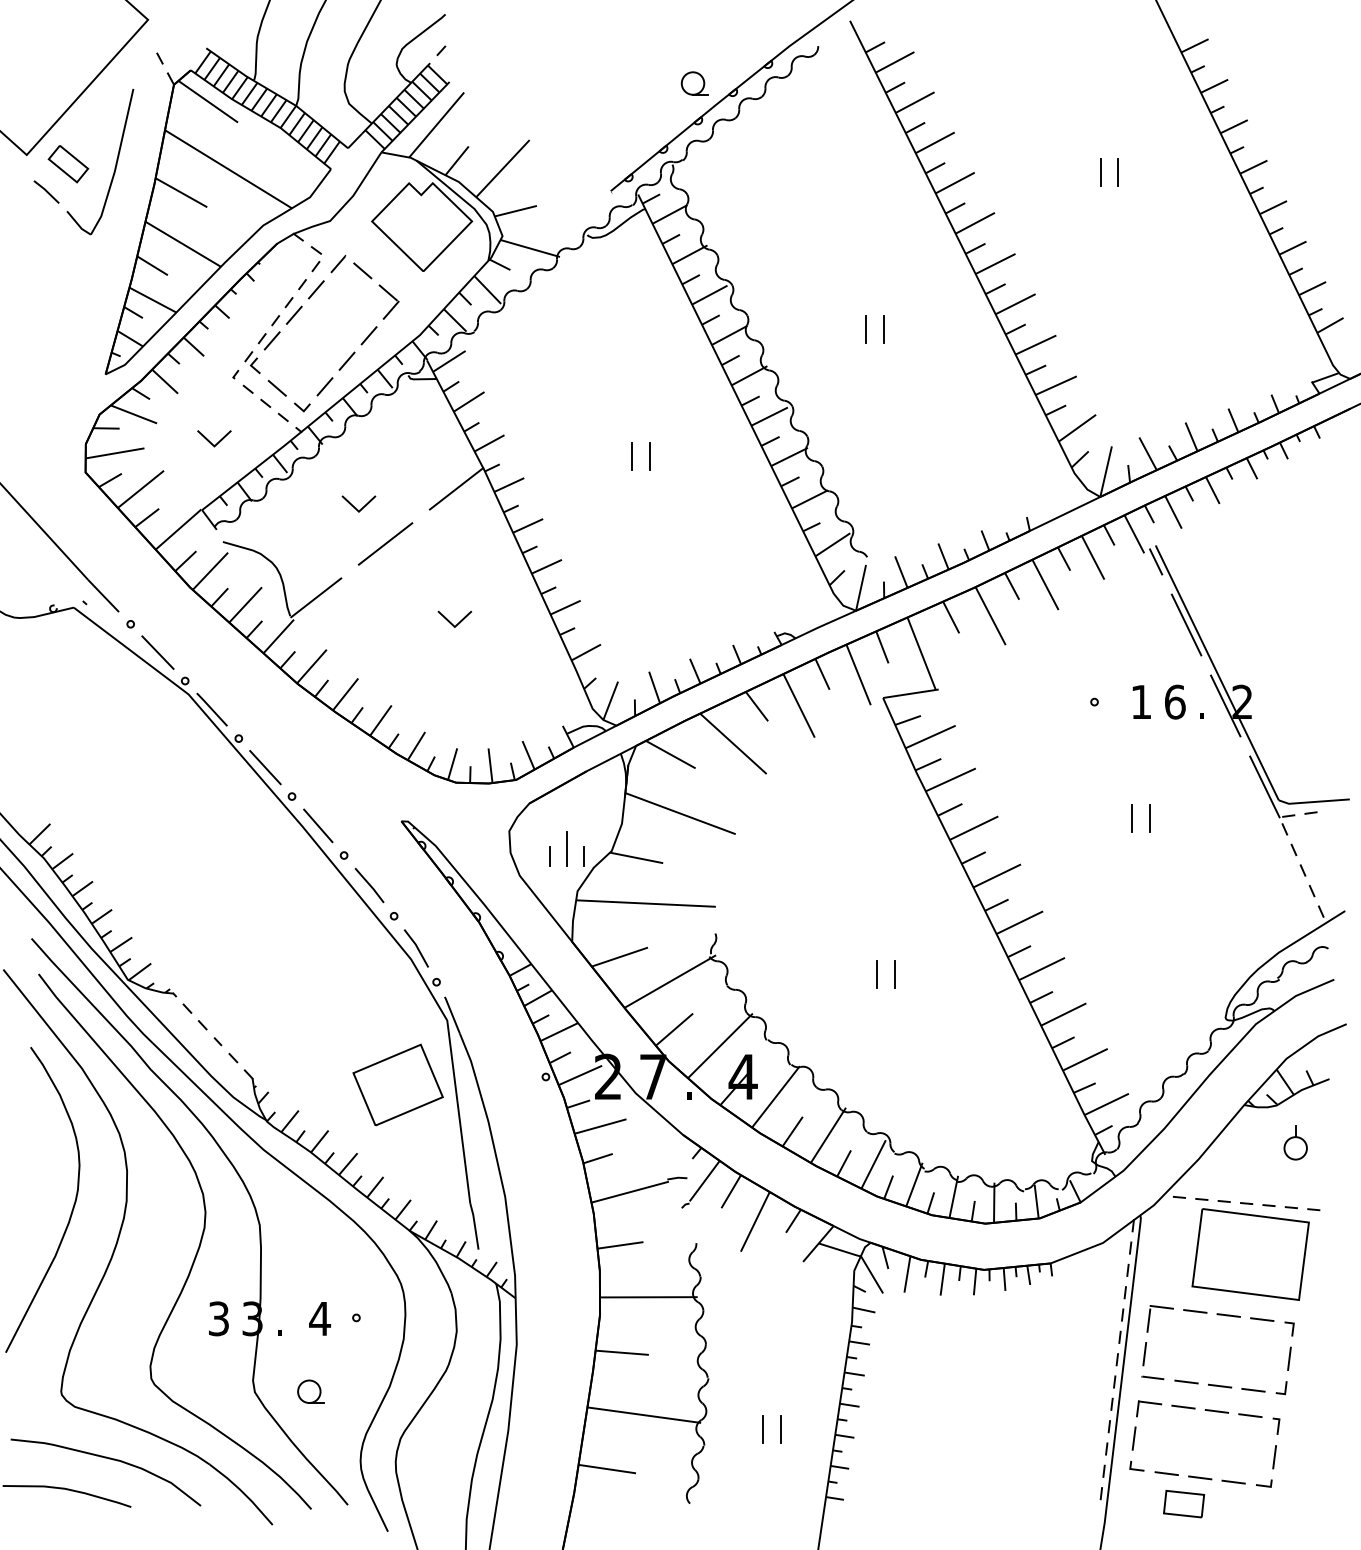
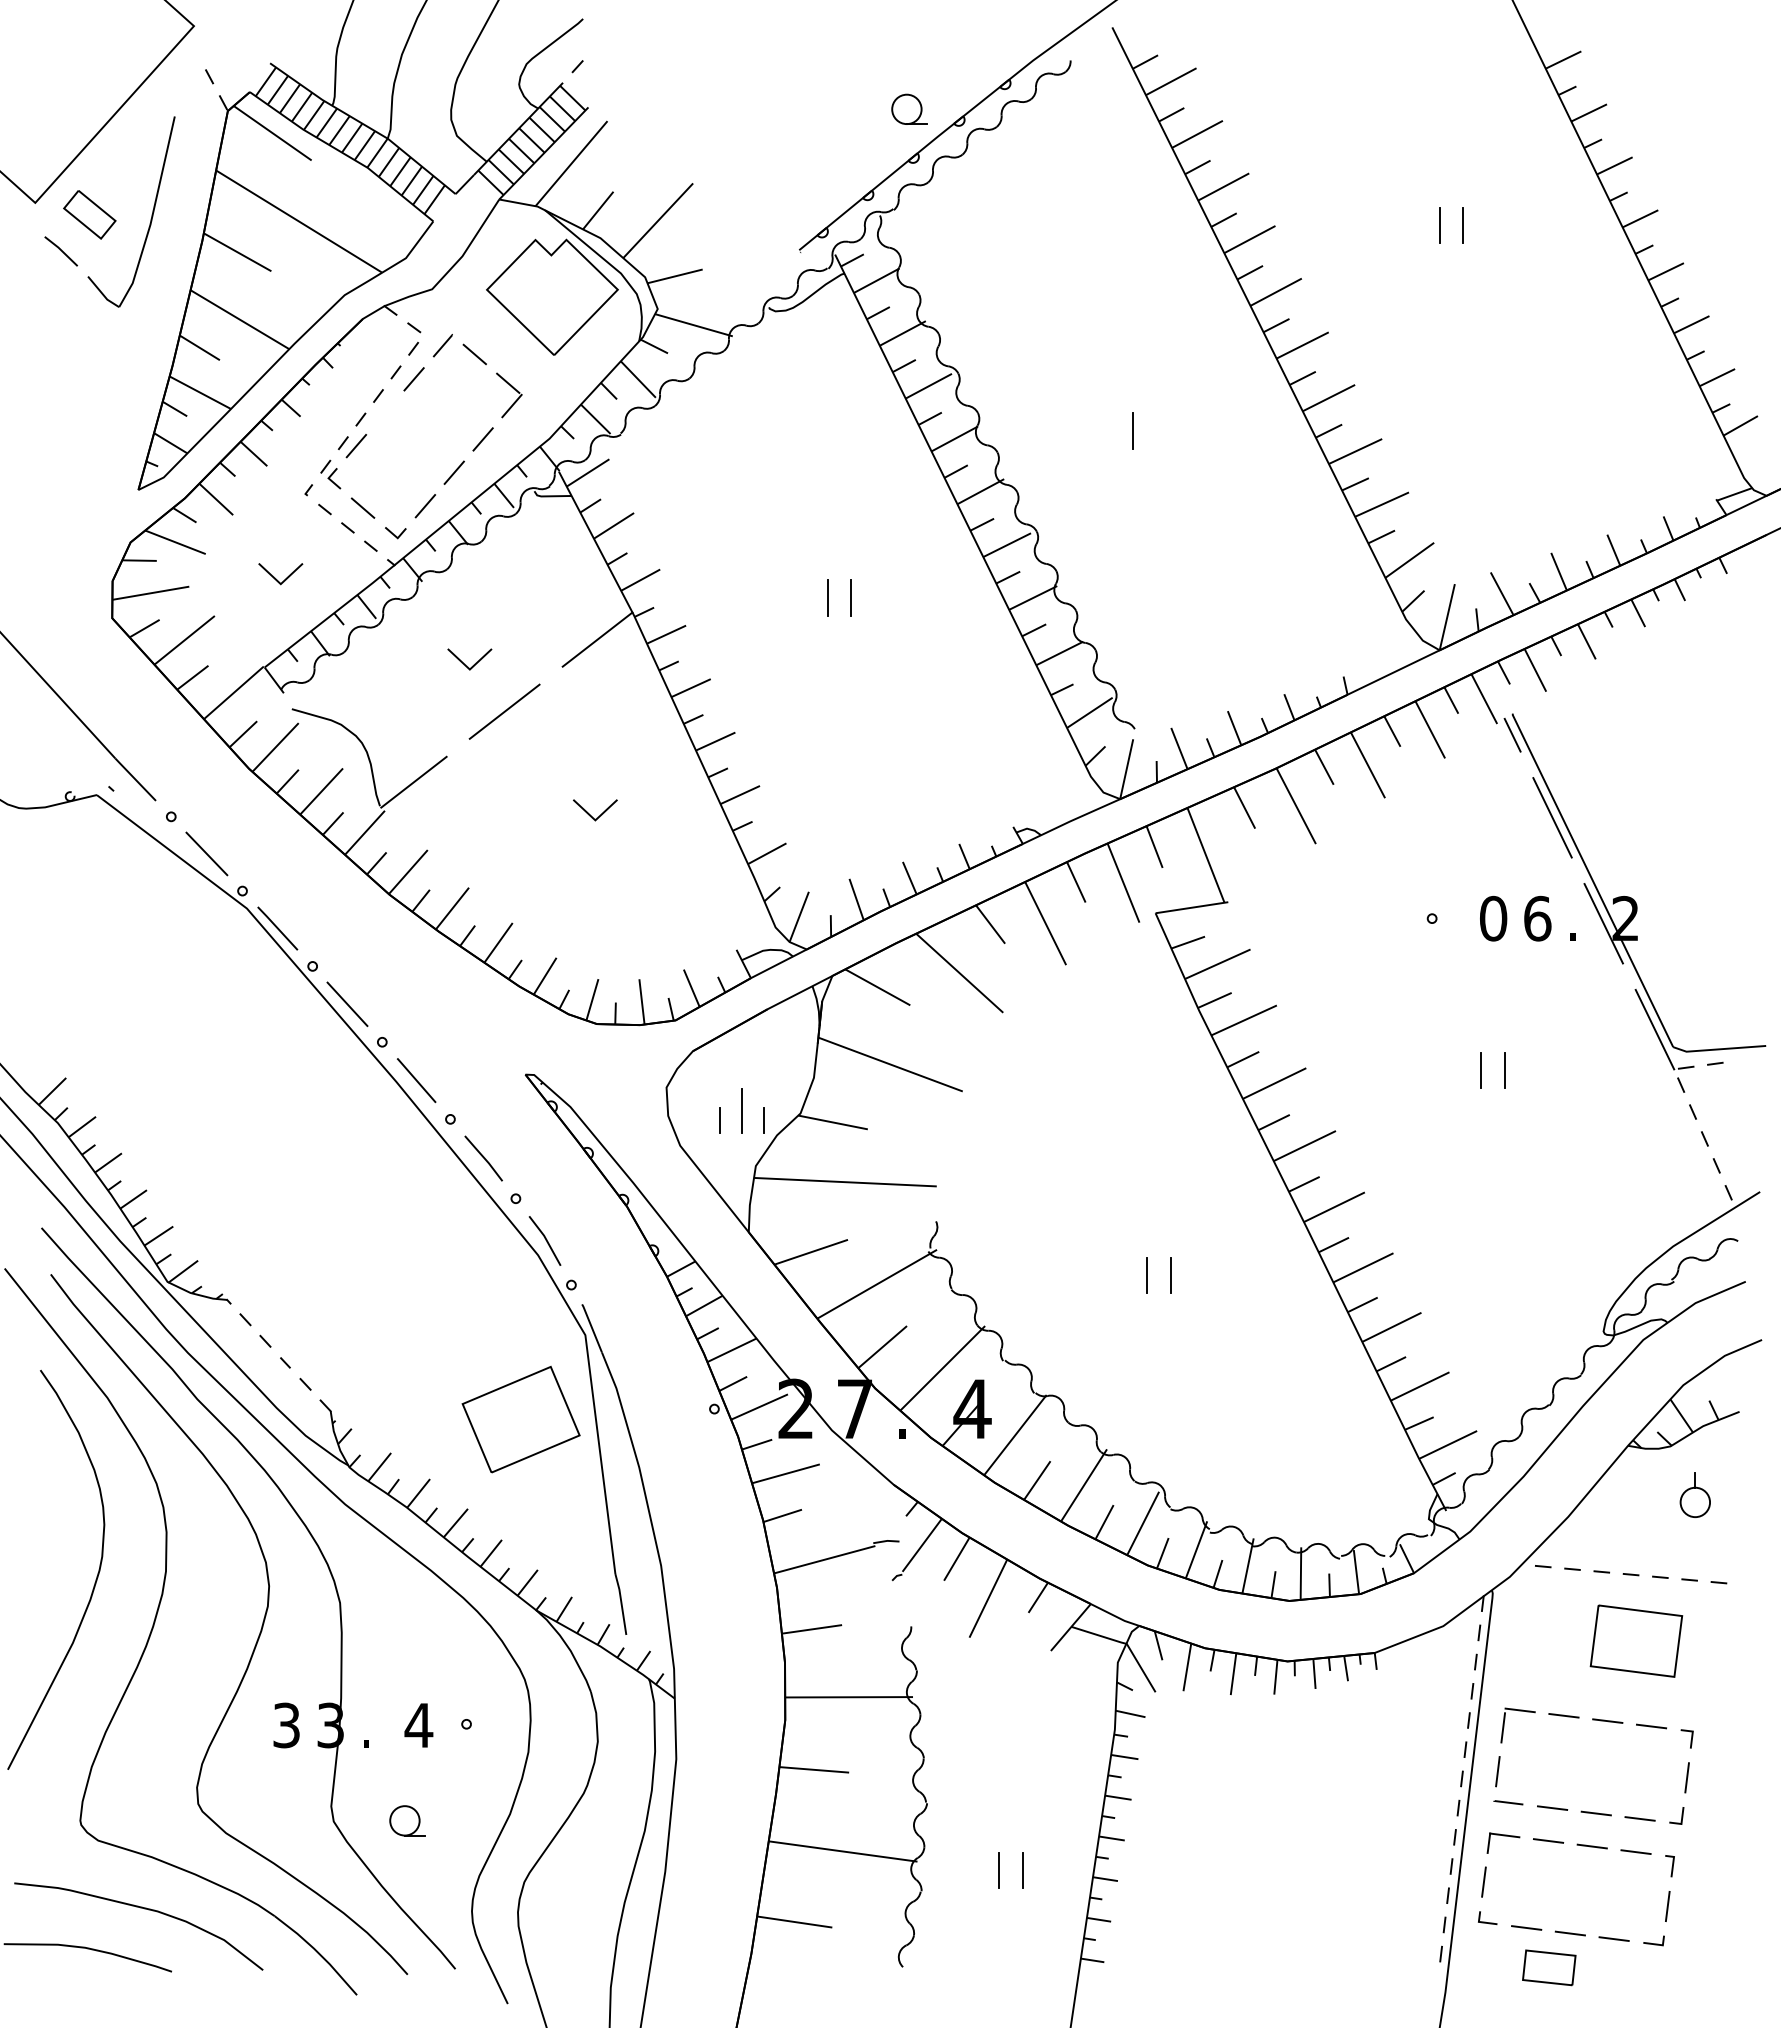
line: (293, 315) -> (384, 412), removed
line: (883, 328) -> (1156, 430), removed
text: (1141, 701) -> (1493, 918), 1 -> 0
part: (1250, 1253) -> (1636, 1640), size x0.6

